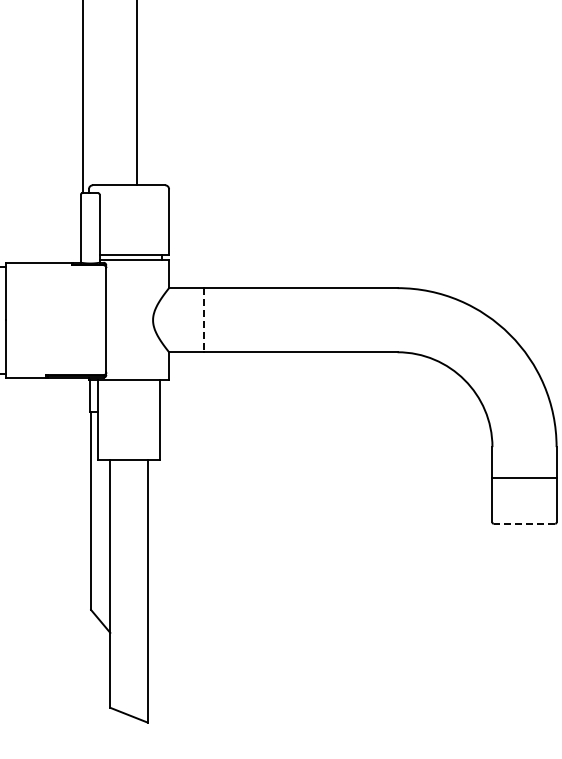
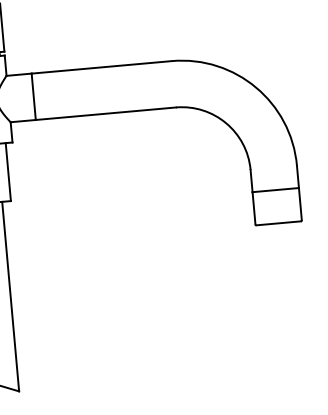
line: (203, 320) -> (33, 97), dashed -> solid
line: (524, 523) -> (278, 223), dashed -> solid

